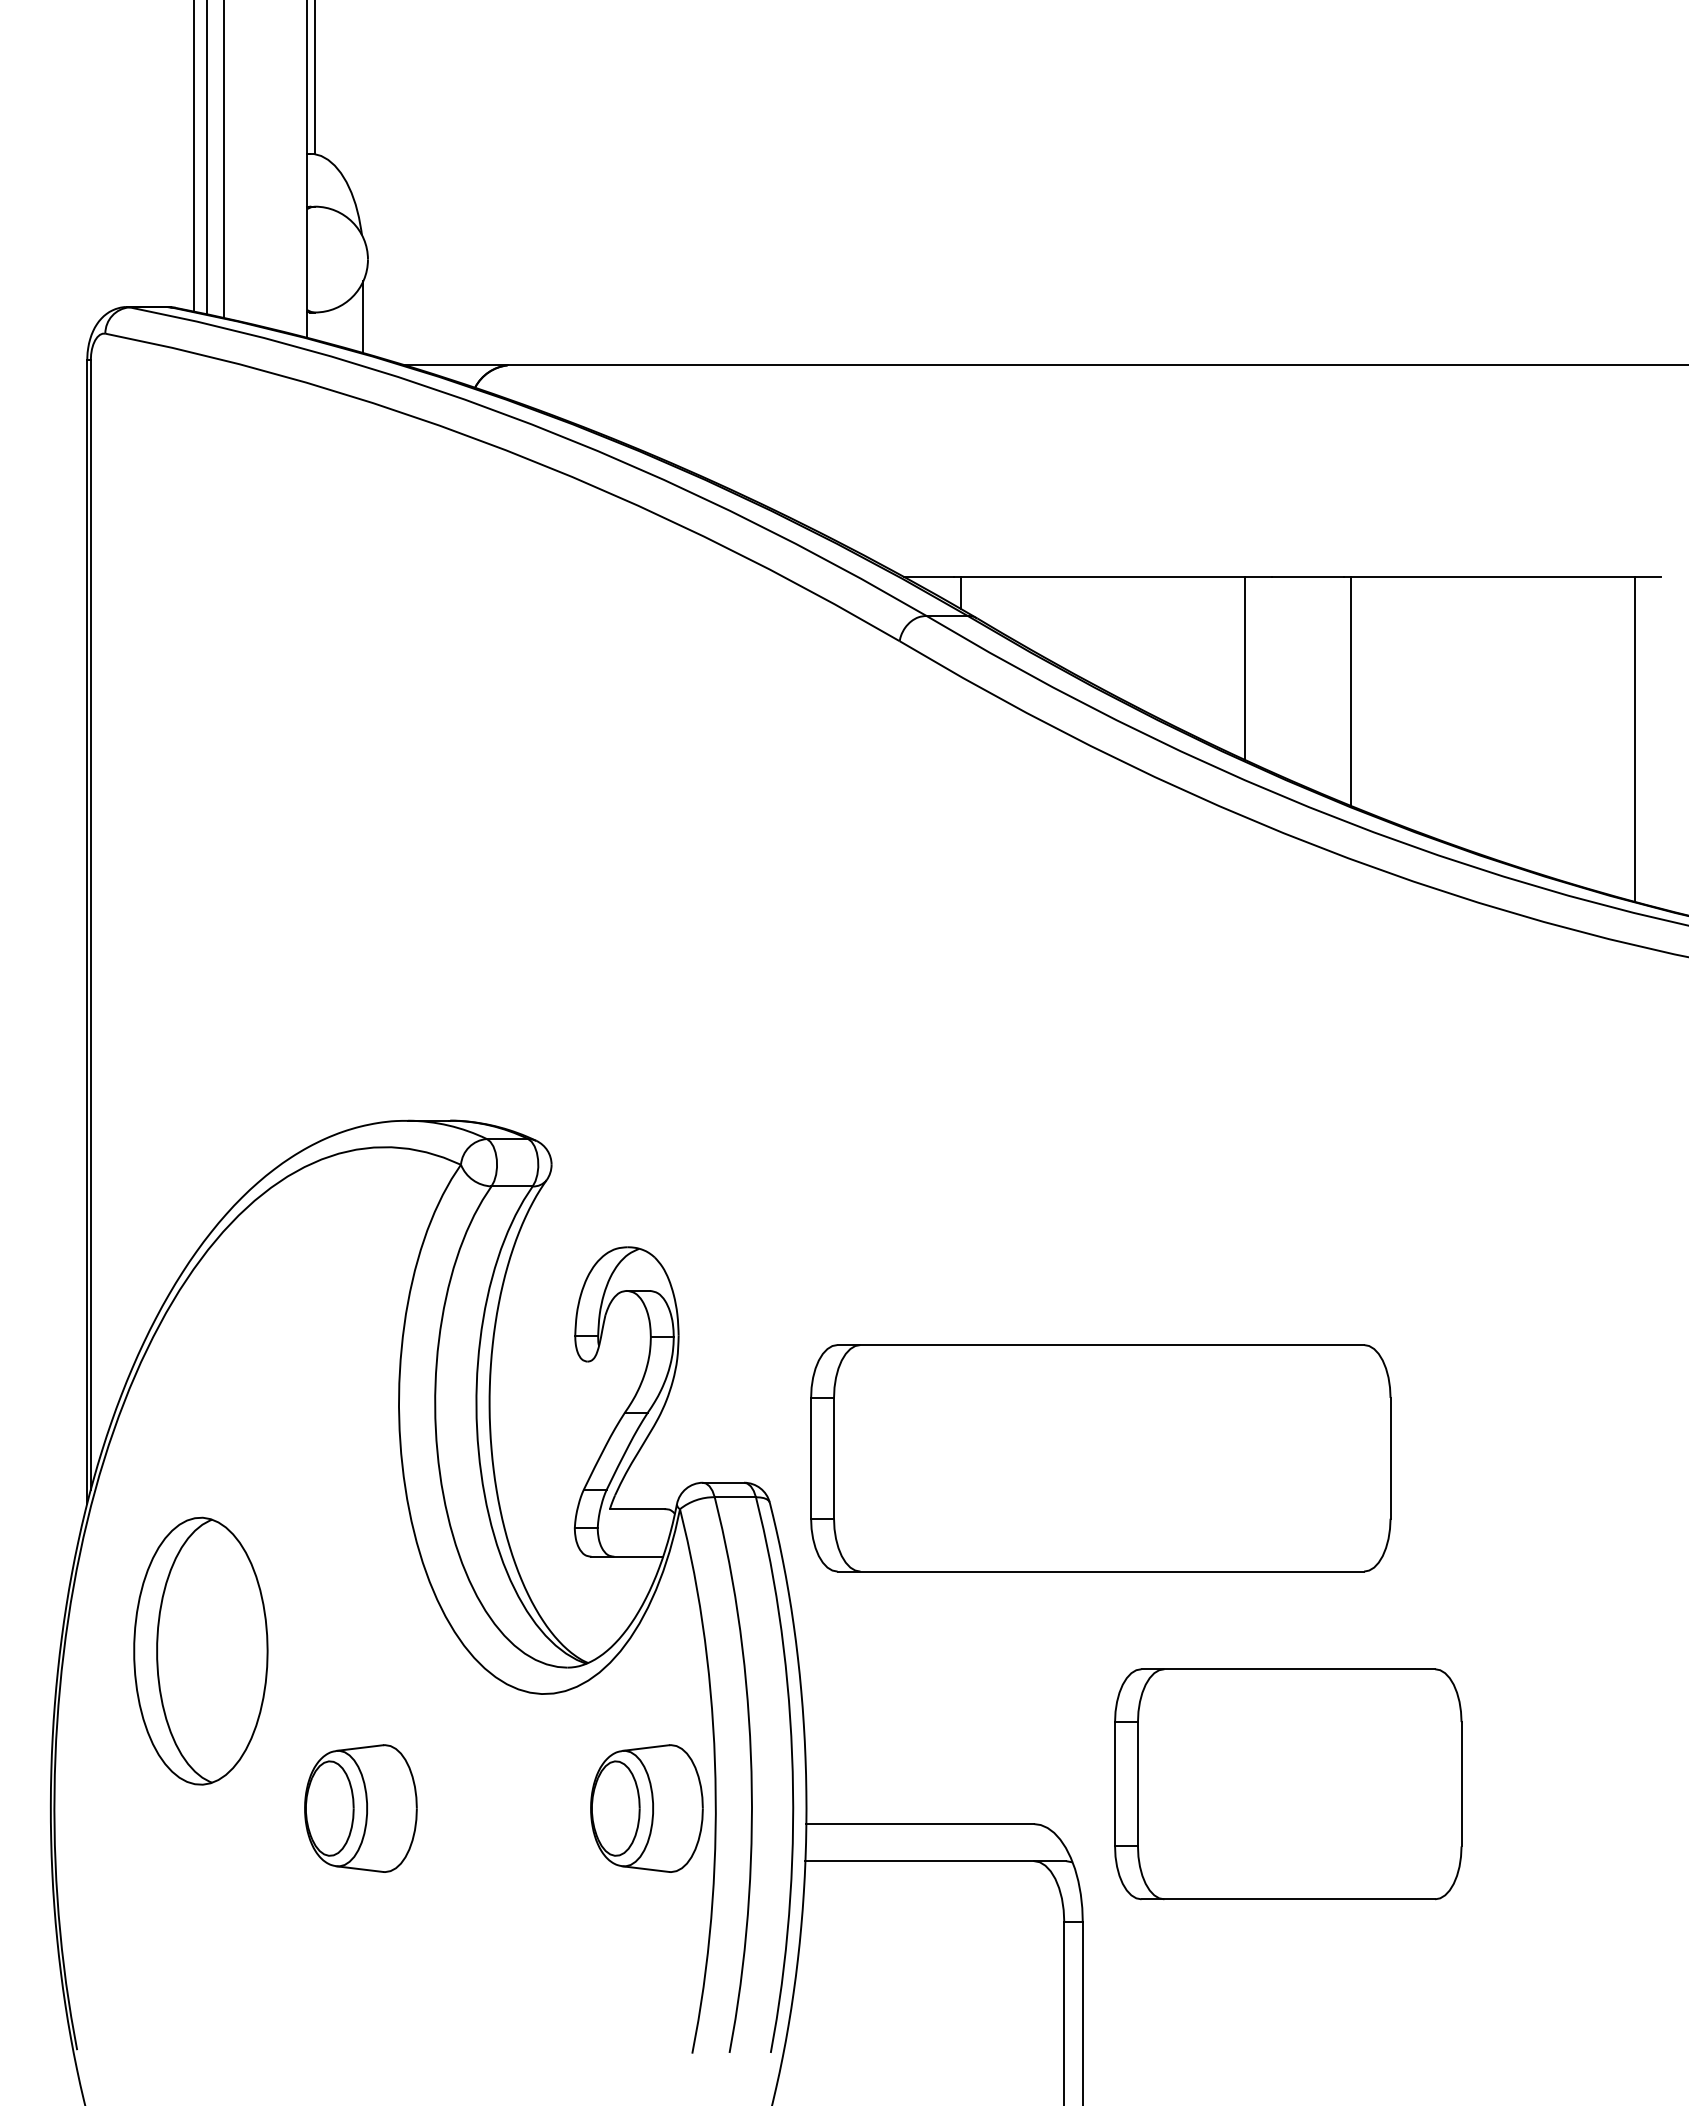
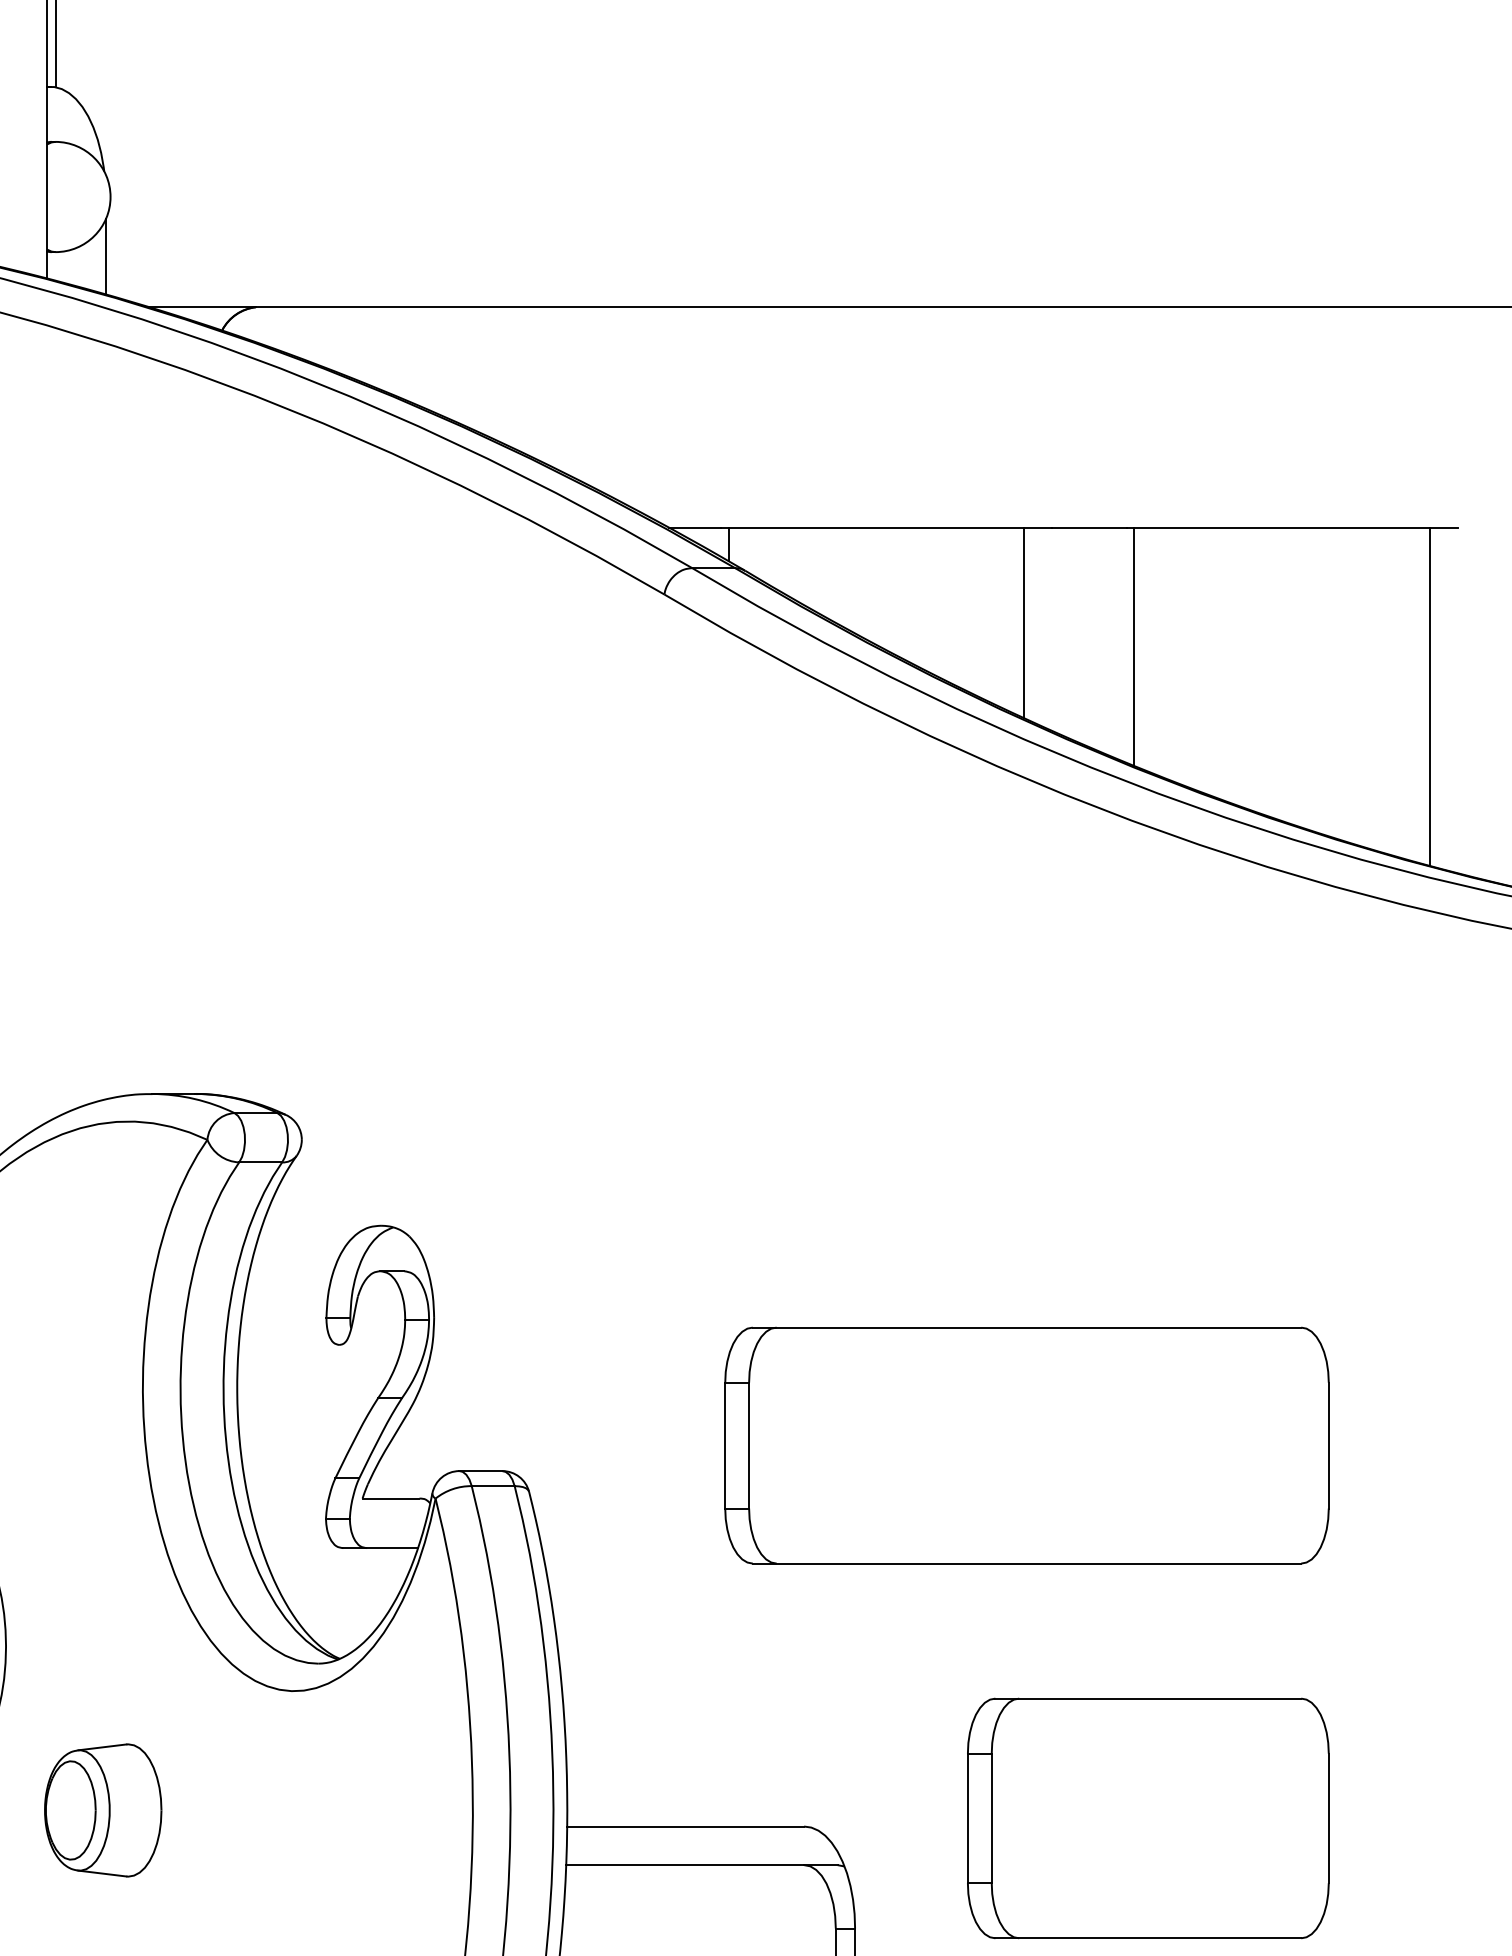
part: (1100, 1458) -> (1026, 1445), moved
part: (1288, 1784) -> (1148, 1818), moved
part: (646, 1808) -> (400, 1810), removed

